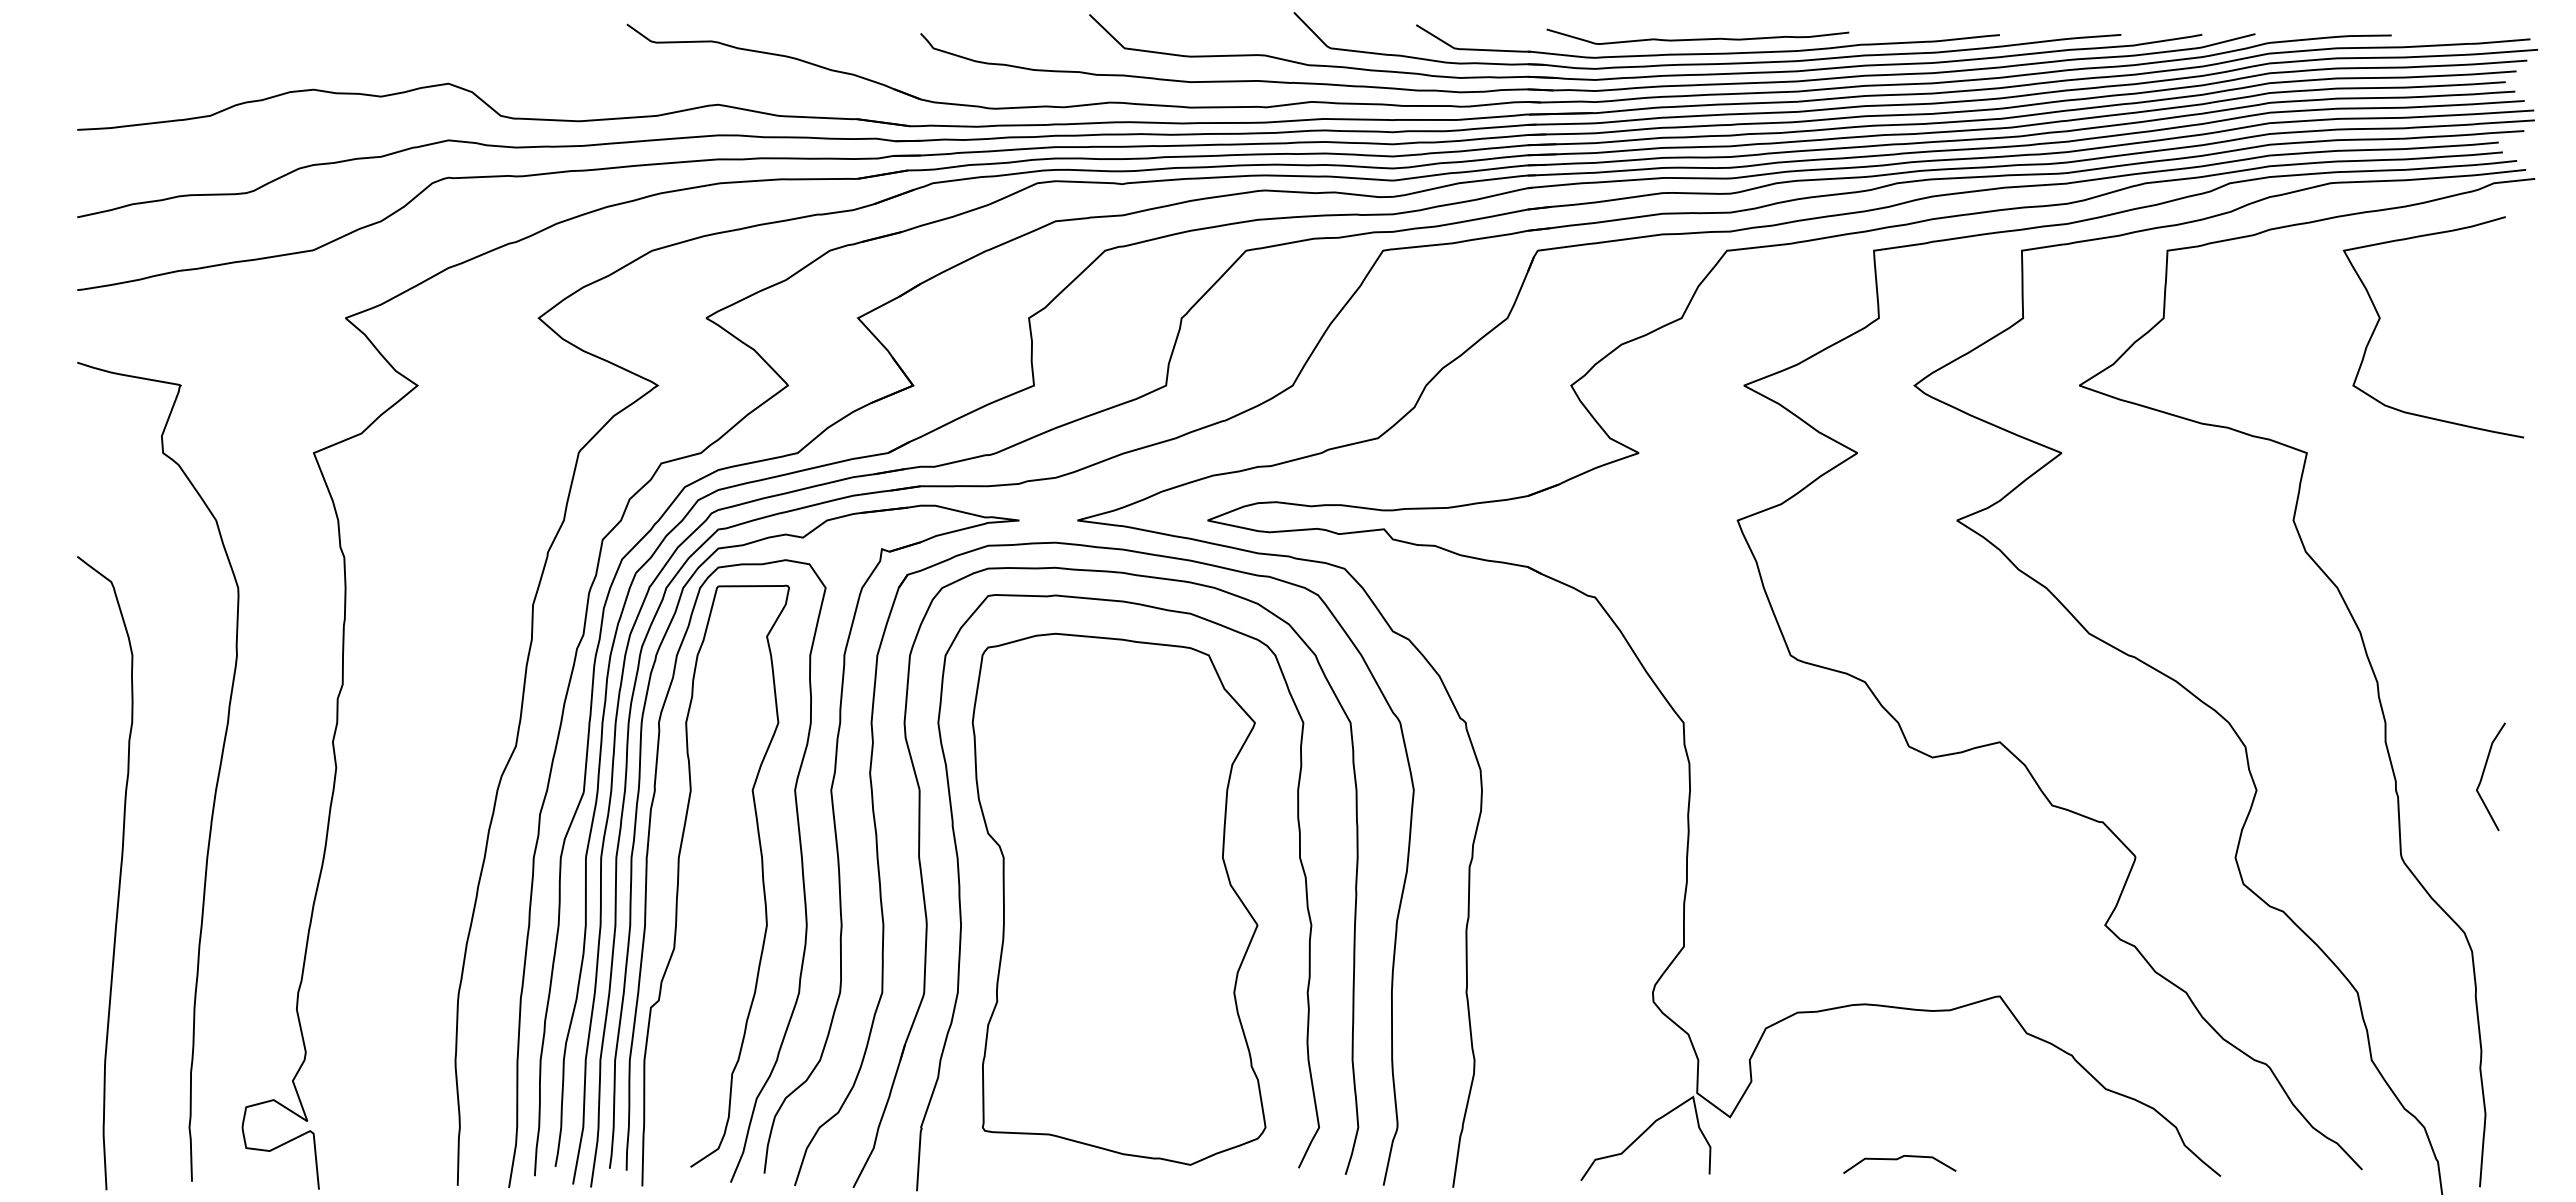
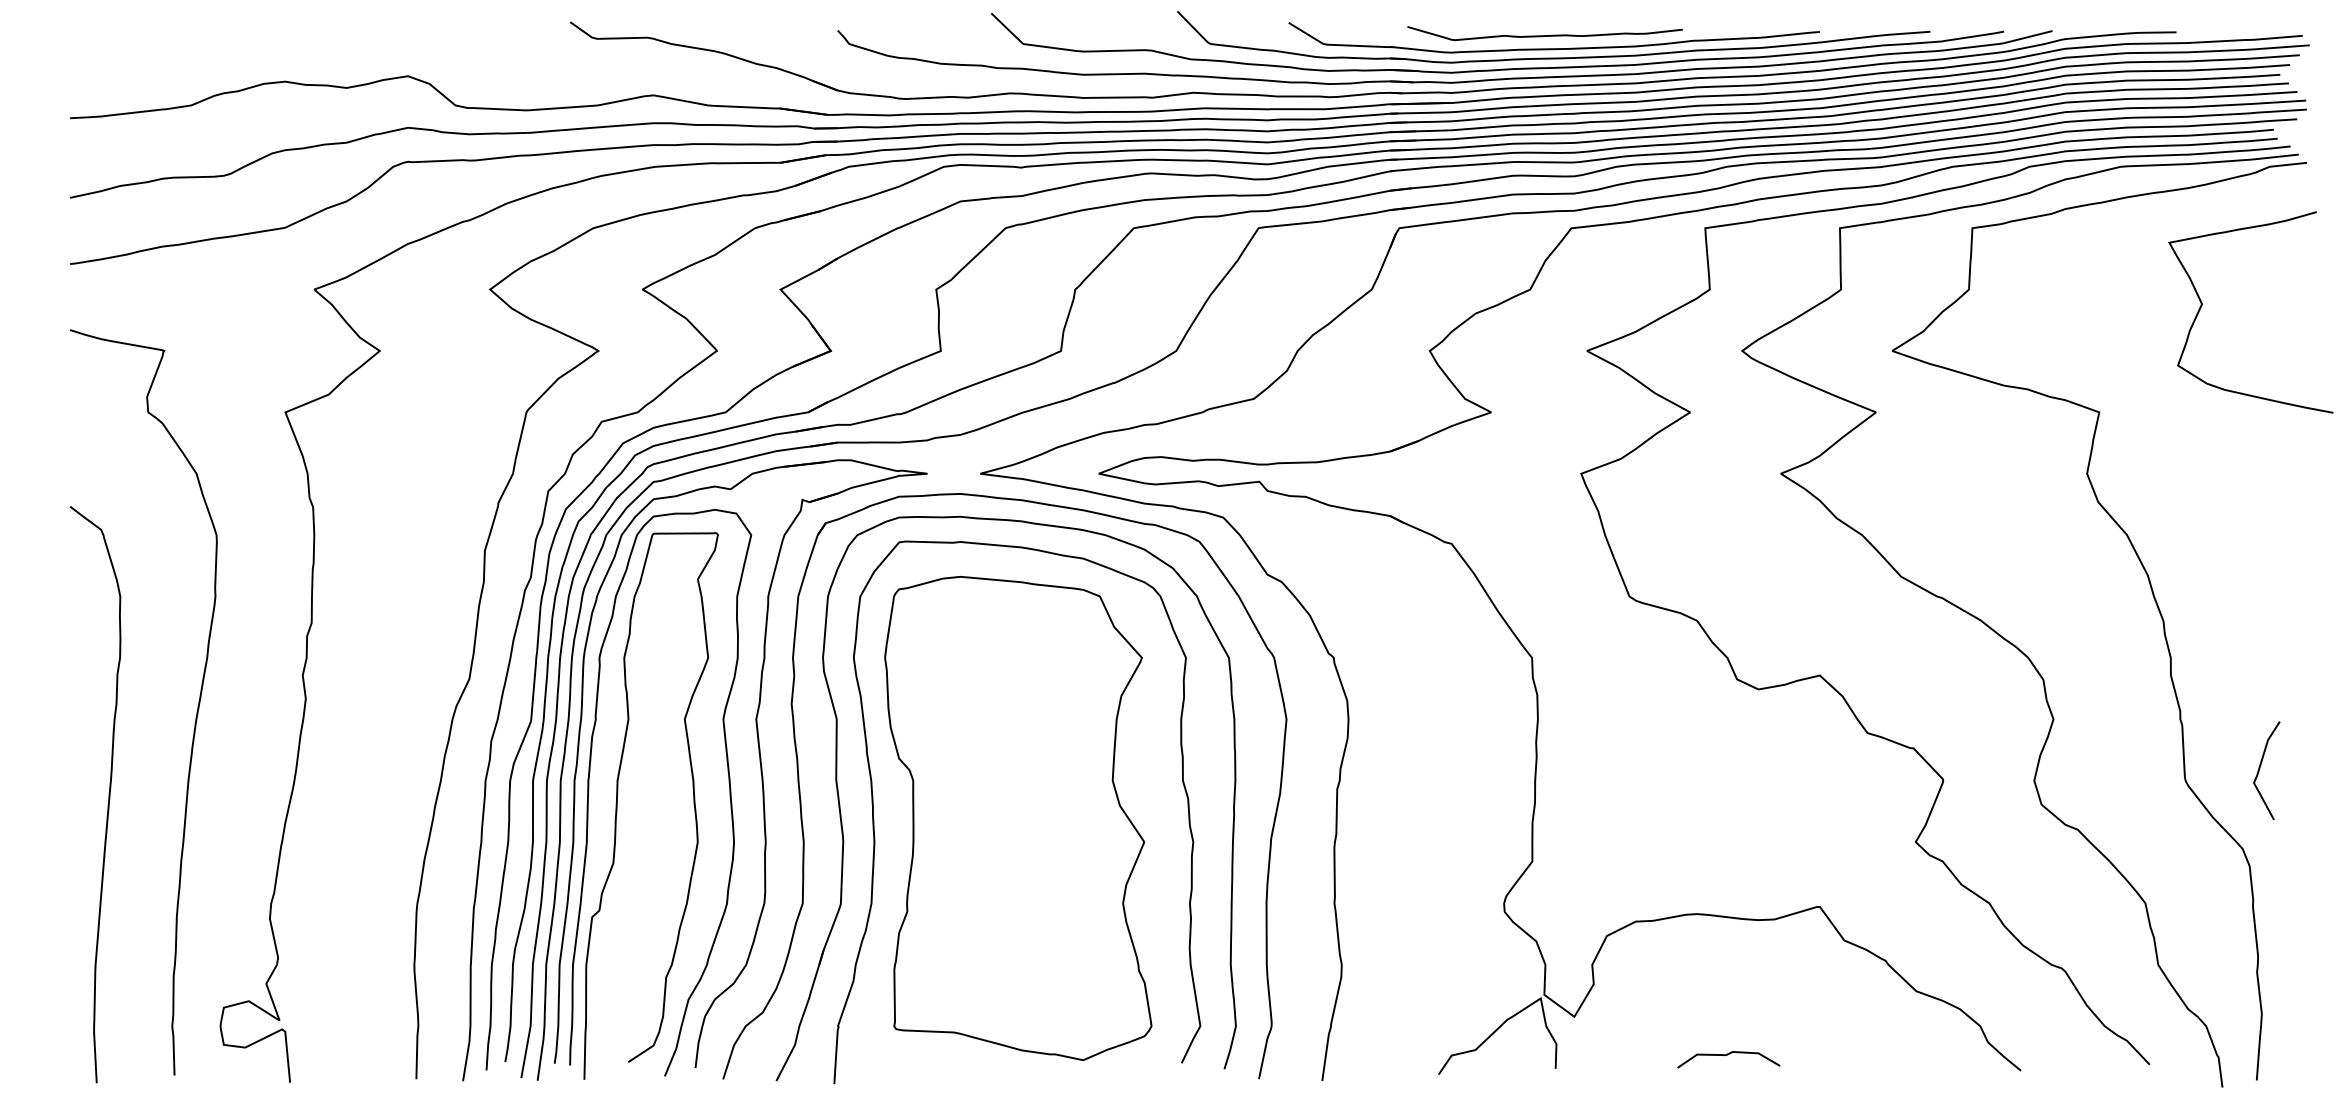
curve: (2380, 319) -> (2202, 305), moved
curve: (2483, 775) -> (2260, 769), moved

